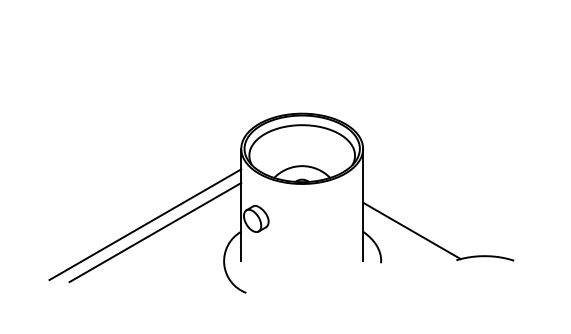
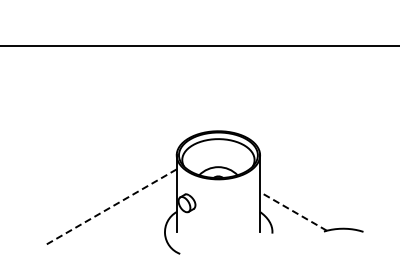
line: (145, 225) -> (111, 207), solid -> dashed
line: (411, 230) -> (293, 211), solid -> dashed
line: (154, 232) -> (117, 212), removed

